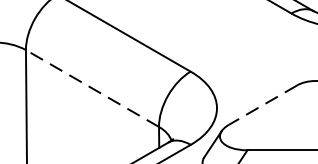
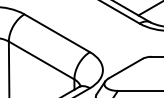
line: (92, 88) -> (41, 60), dashed -> solid
line: (262, 104) -> (125, 68), dashed -> solid

